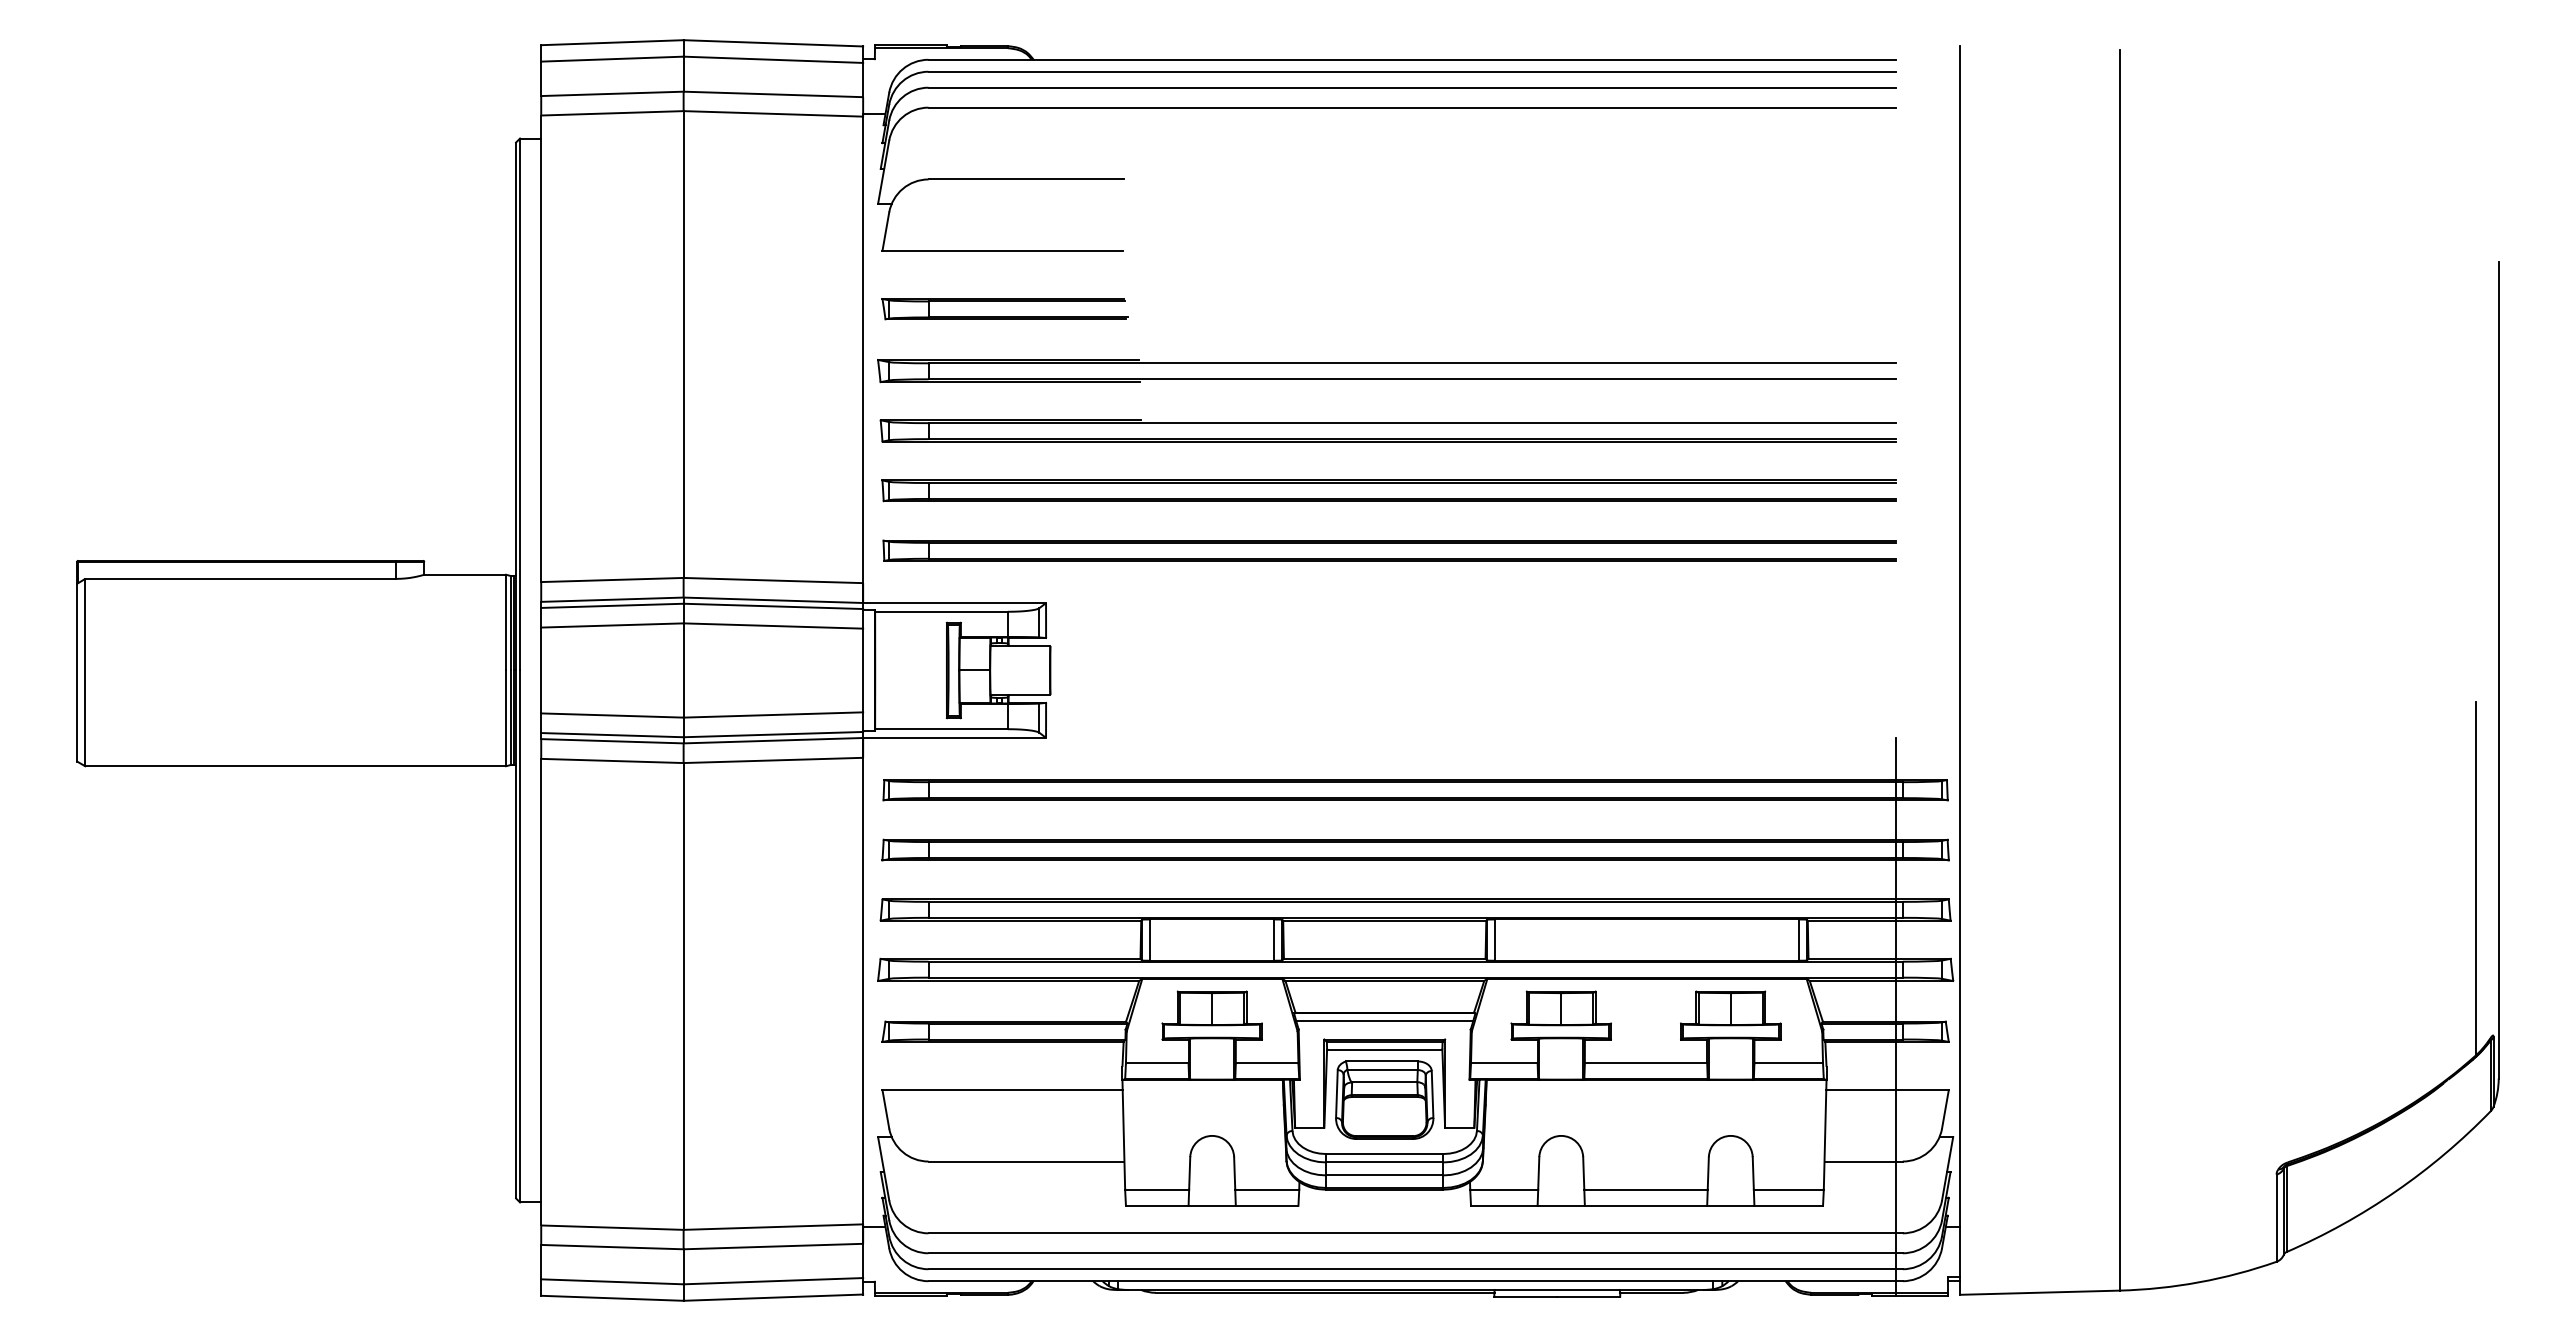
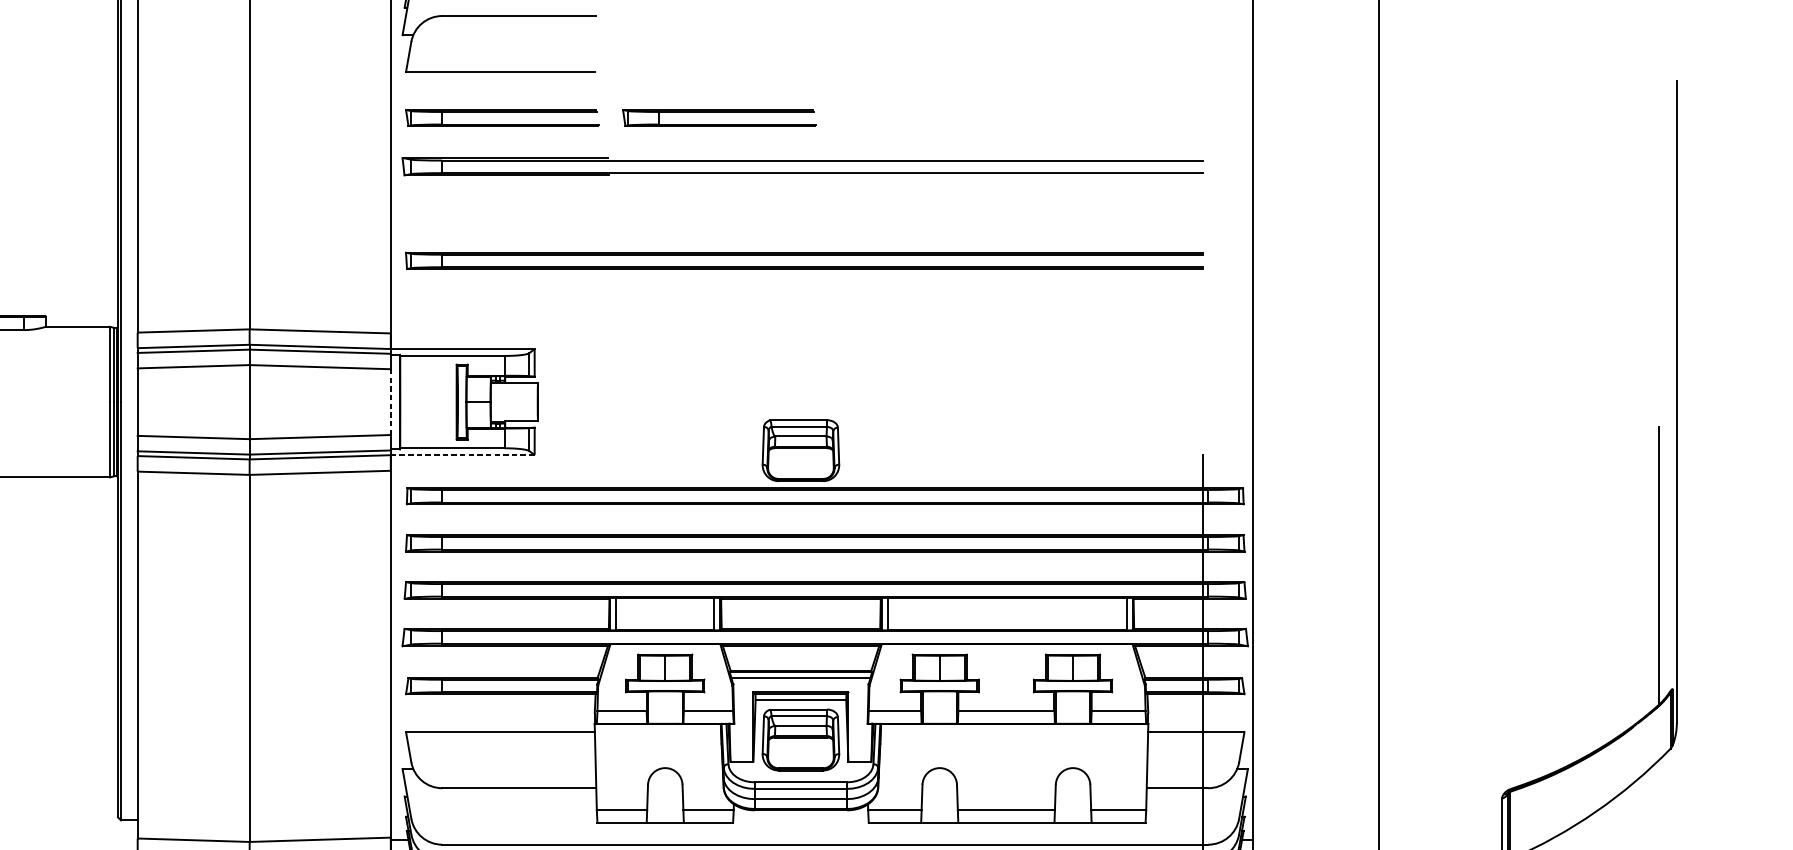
part: (1280, 316) -> (718, 123), added
part: (1387, 423) -> (803, 207), removed
part: (1389, 543) -> (804, 302), removed
line: (863, 670) -> (391, 402), solid -> dashed
part: (1384, 731) -> (800, 450), added
line: (954, 737) -> (462, 454), solid -> dashed

